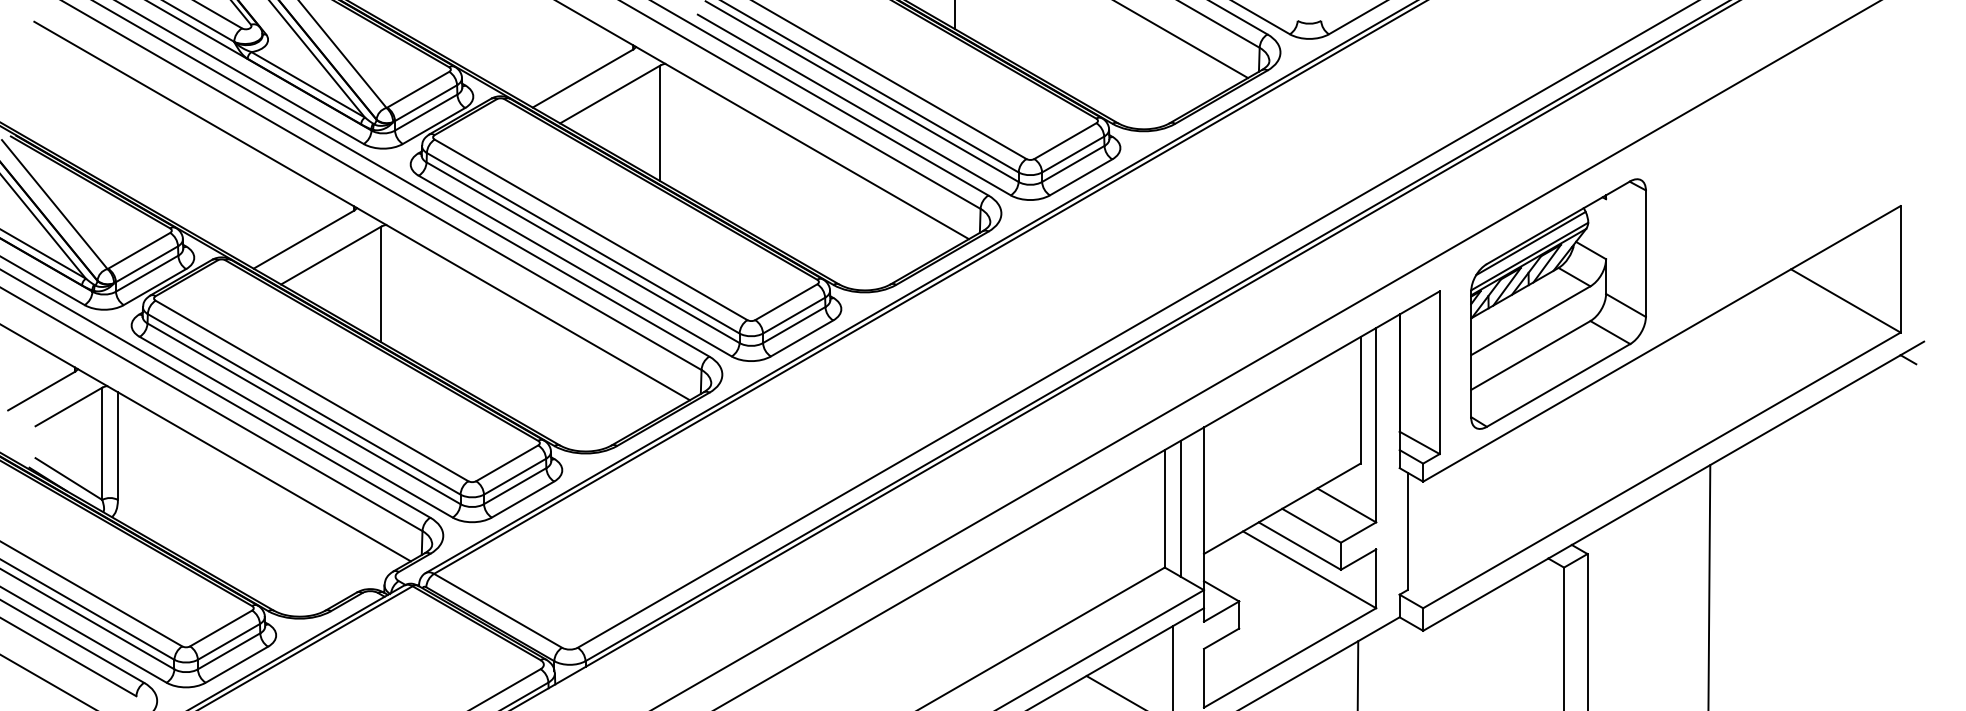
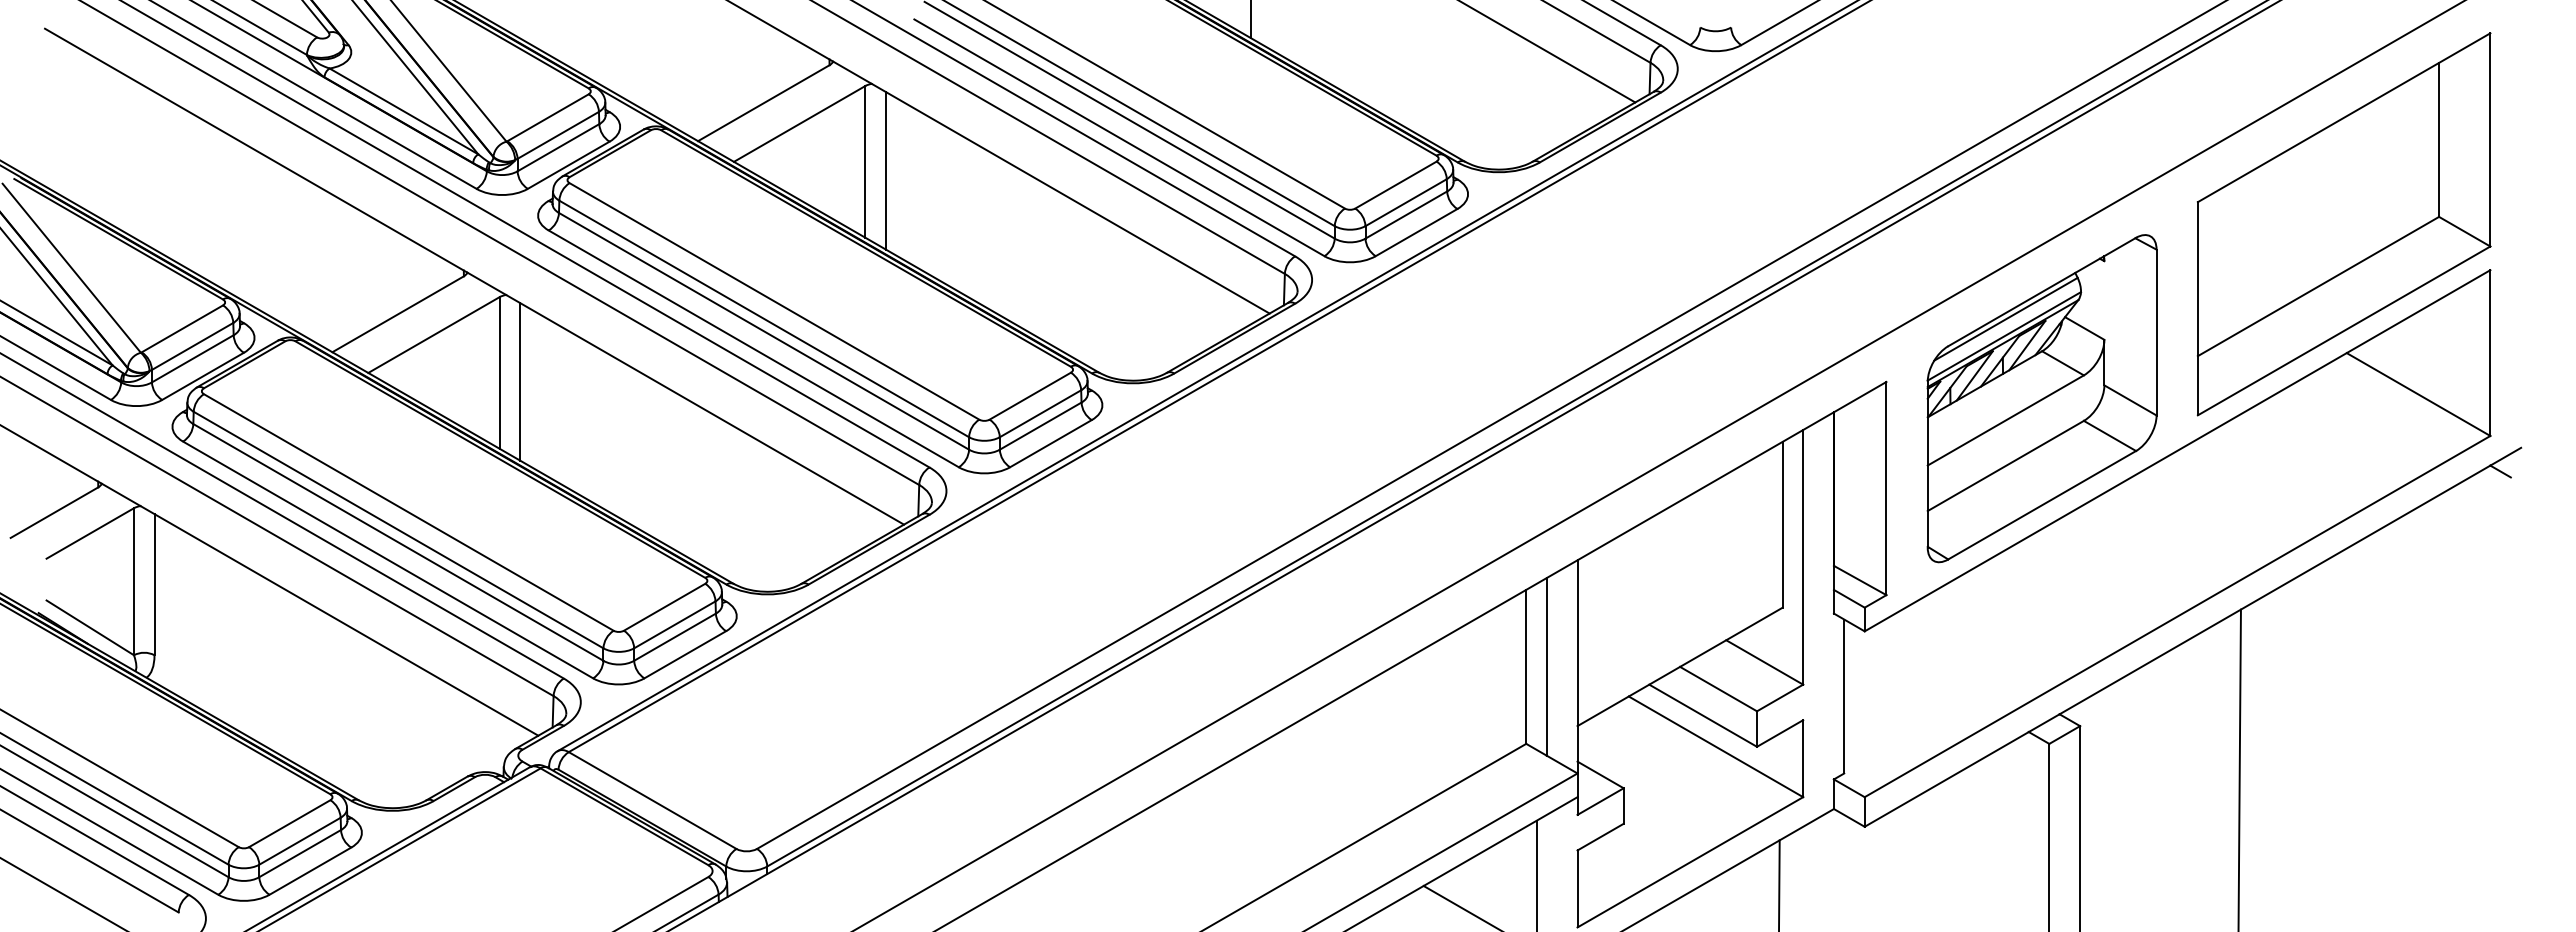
line: (675, 129) -> (885, 170), added
part: (1788, 171) -> (2343, 224), added
line: (397, 291) -> (520, 381), added

